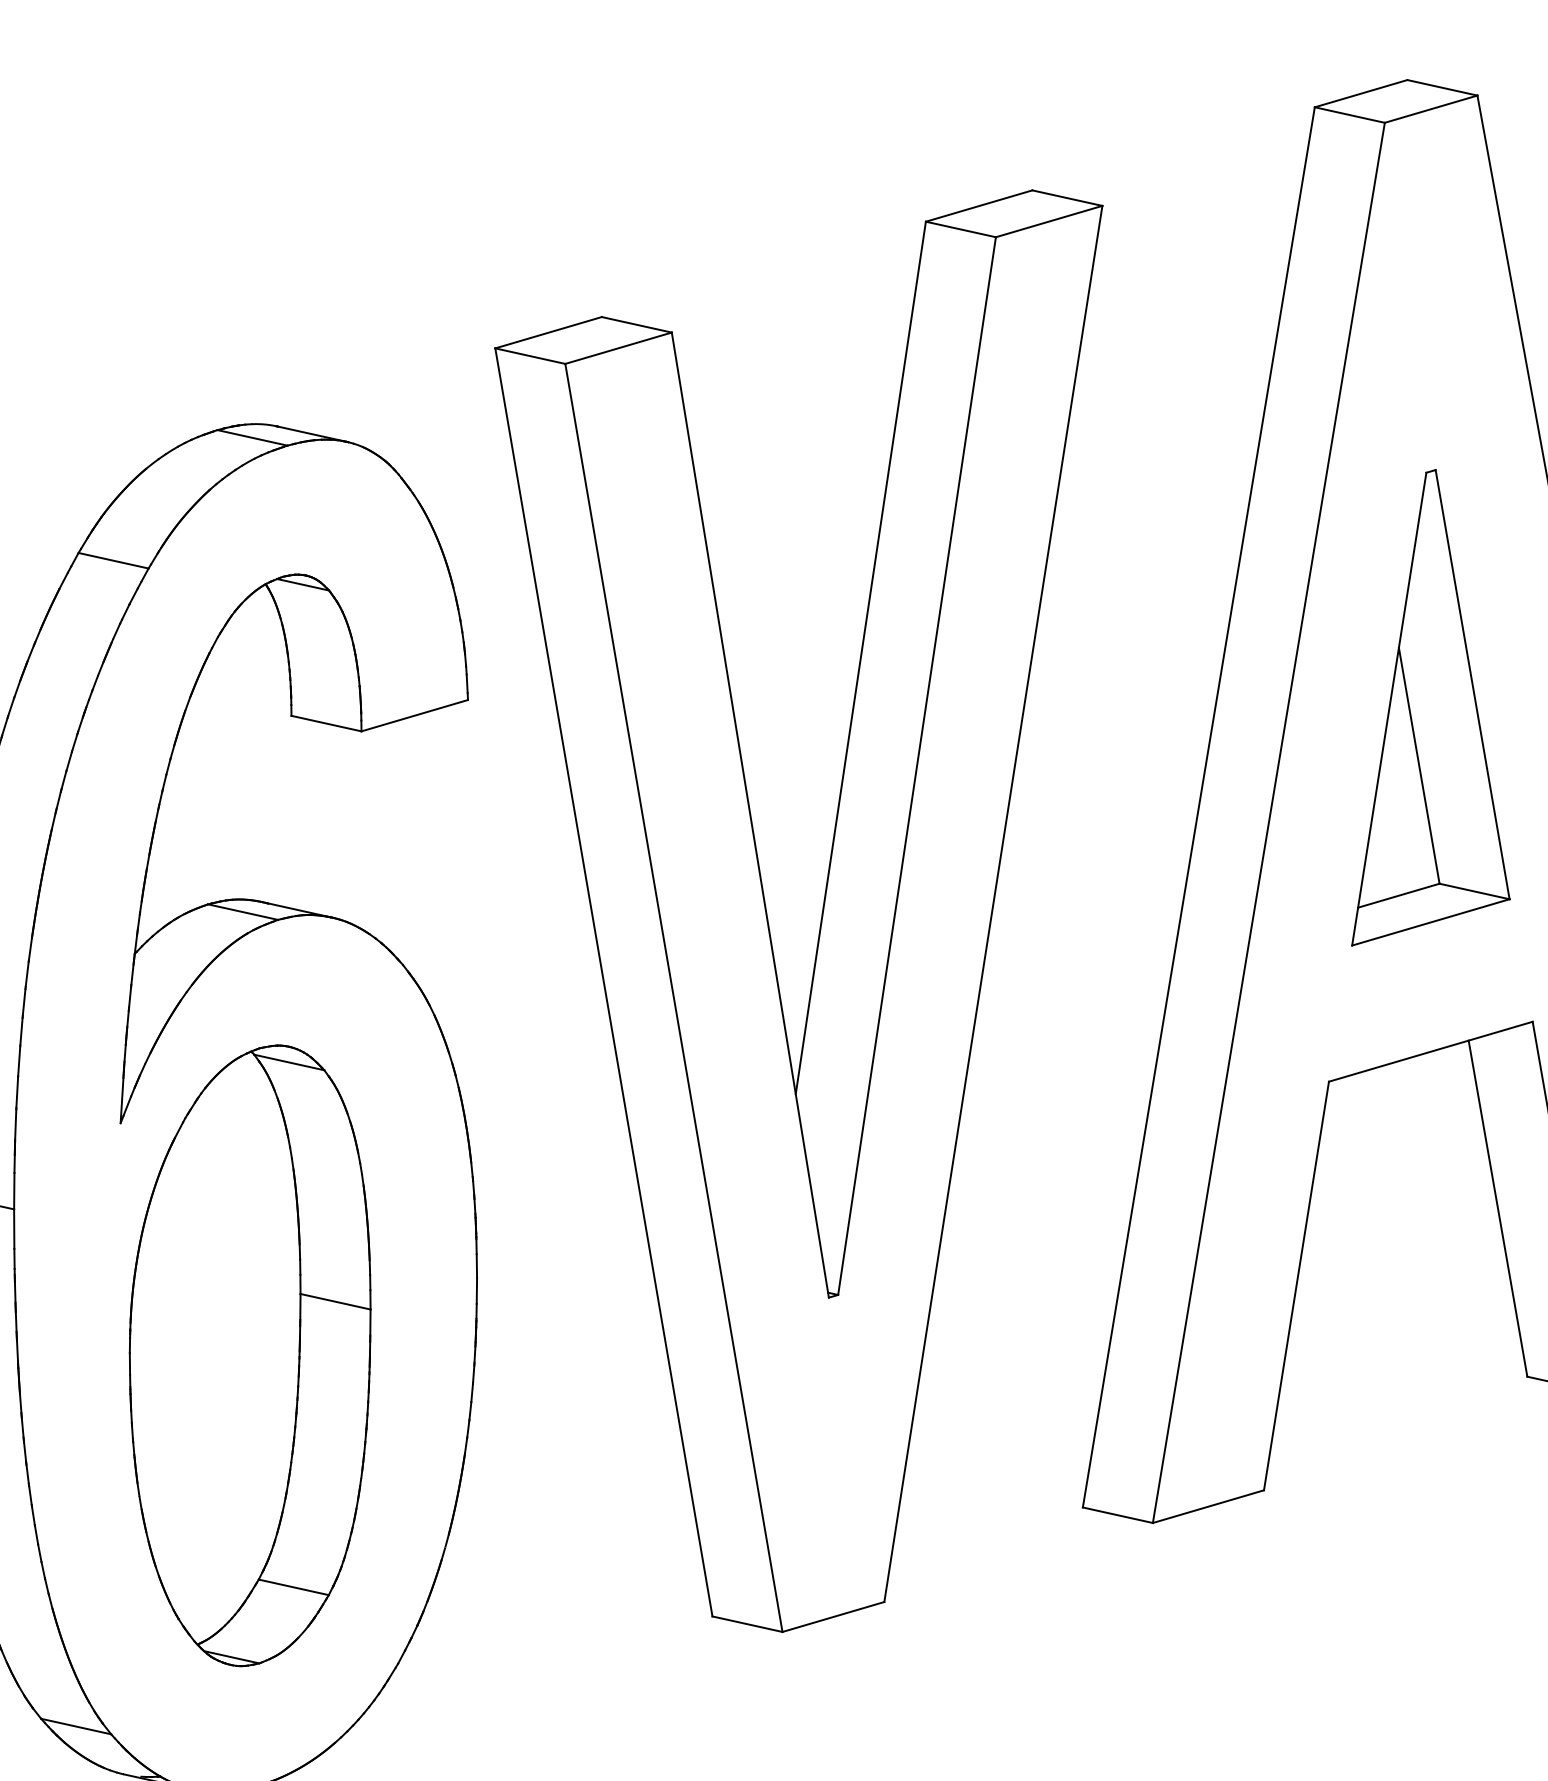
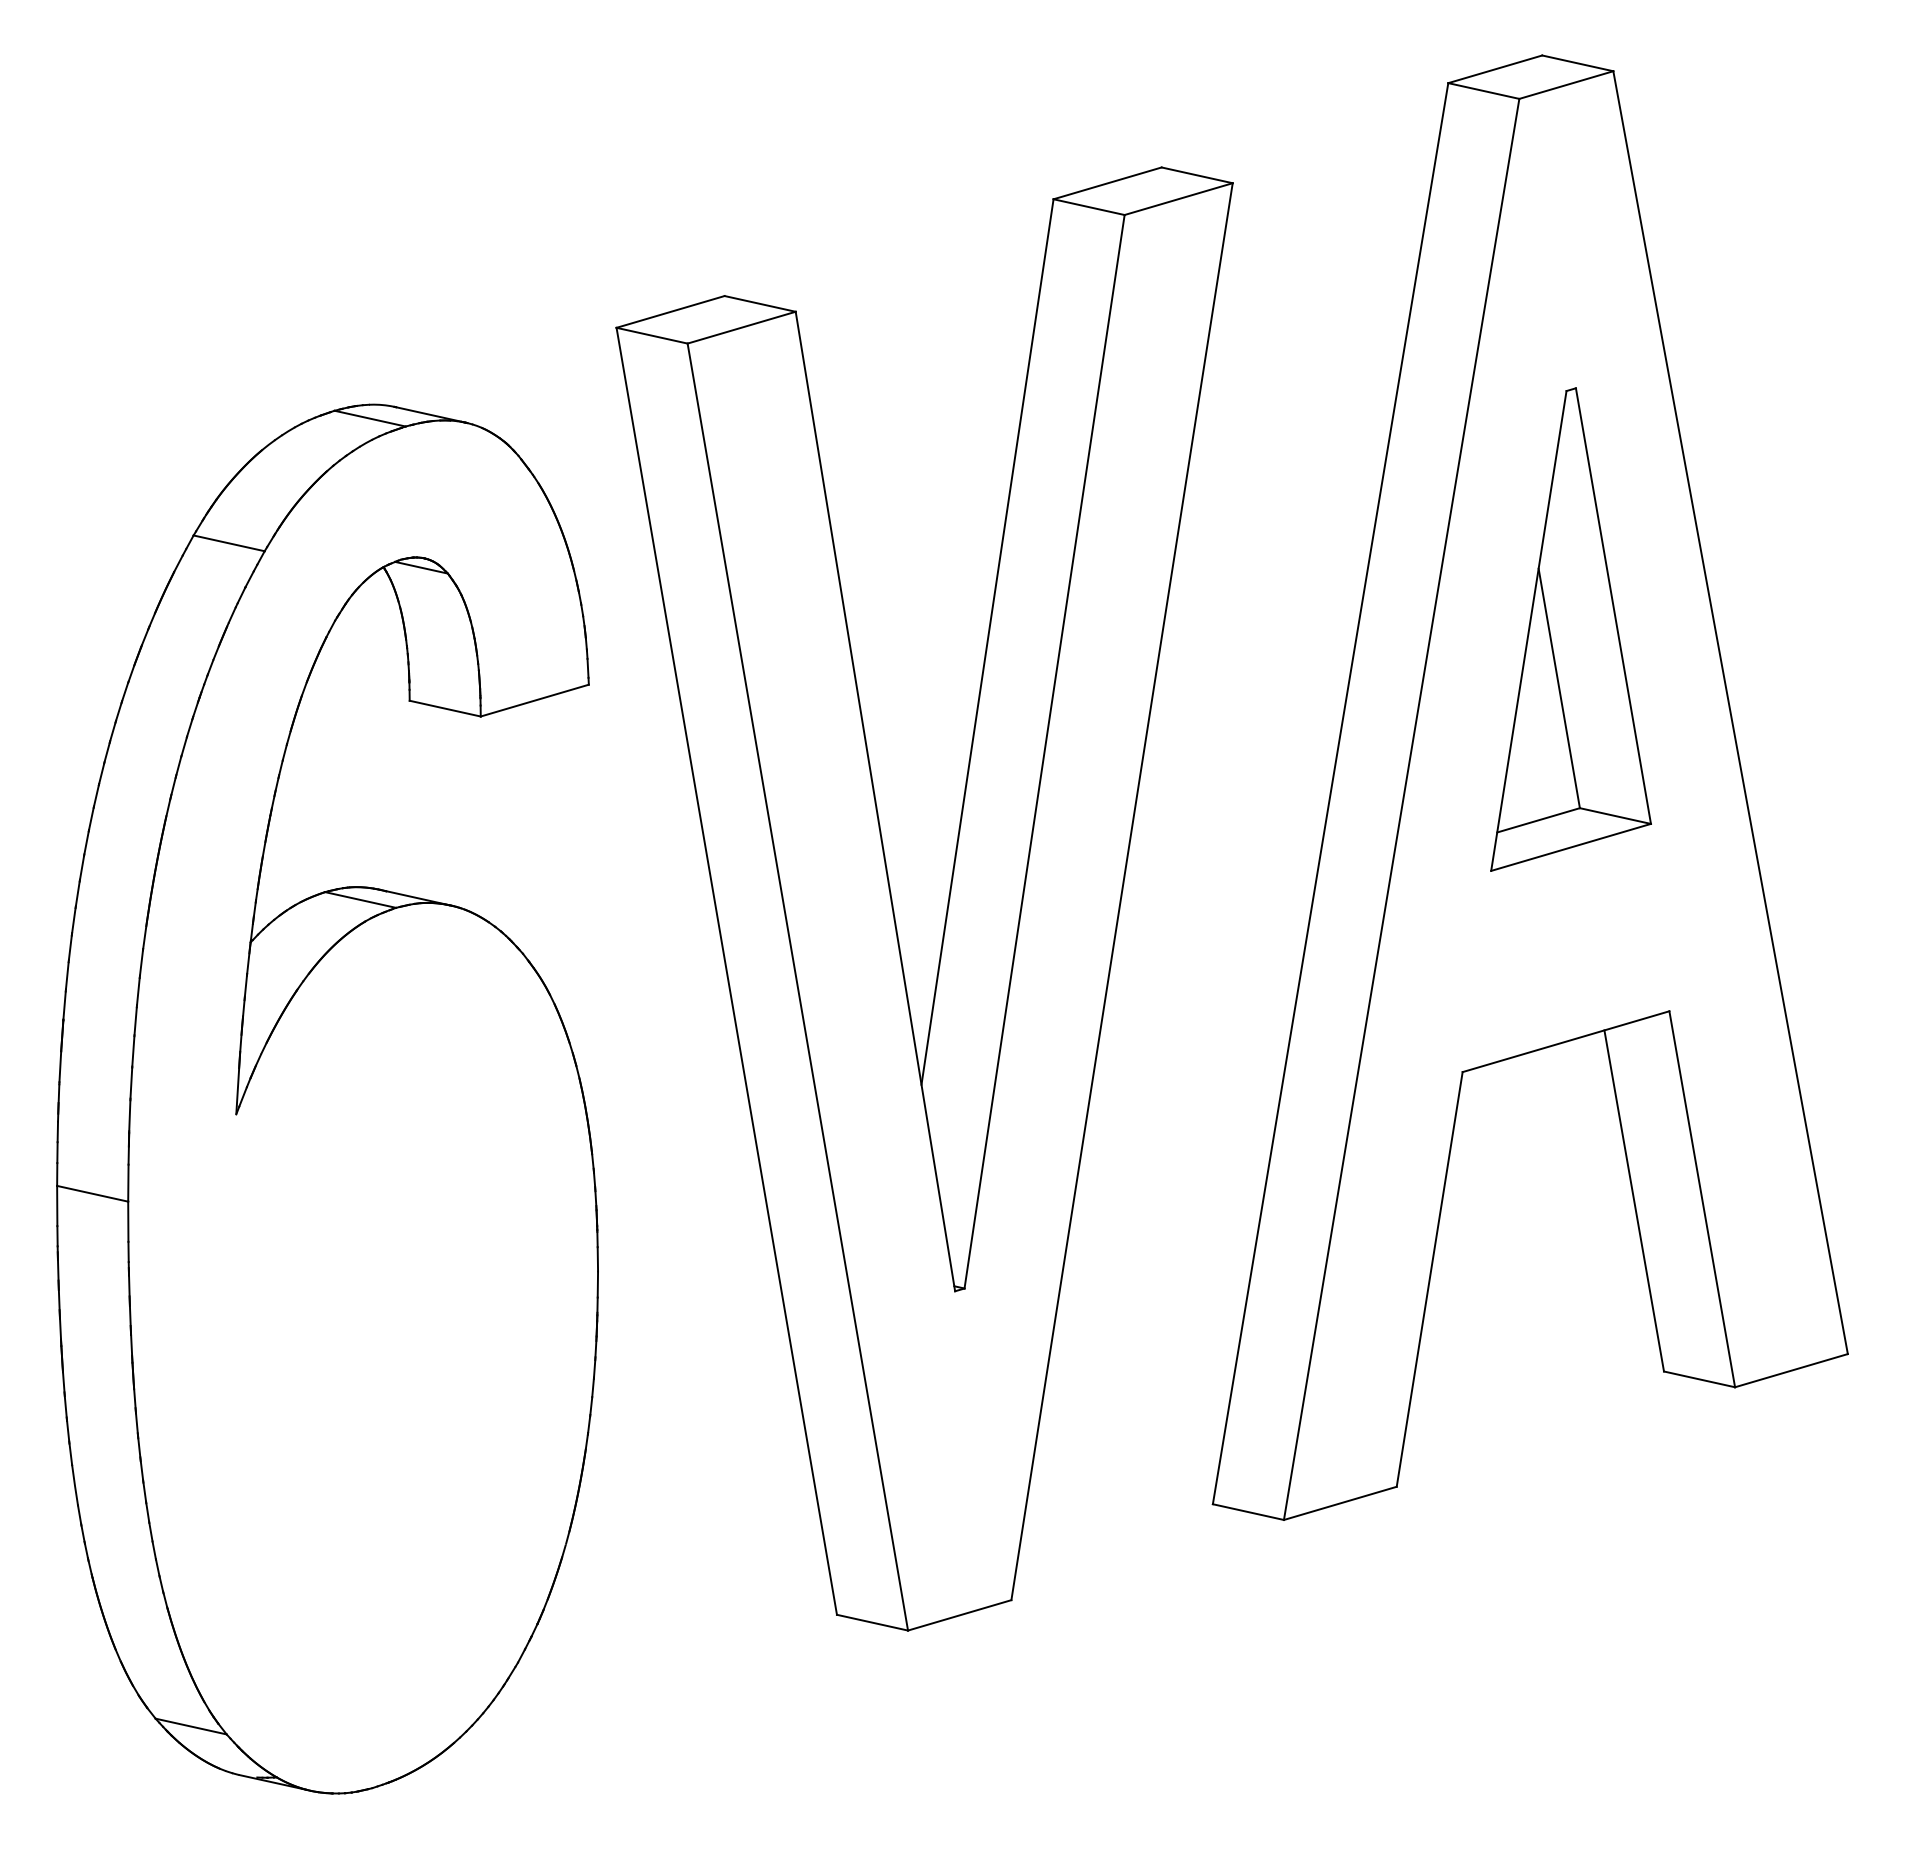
part: (1430, 707) -> (1570, 629), moved
part: (249, 1356) -> (367, 1350), removed

